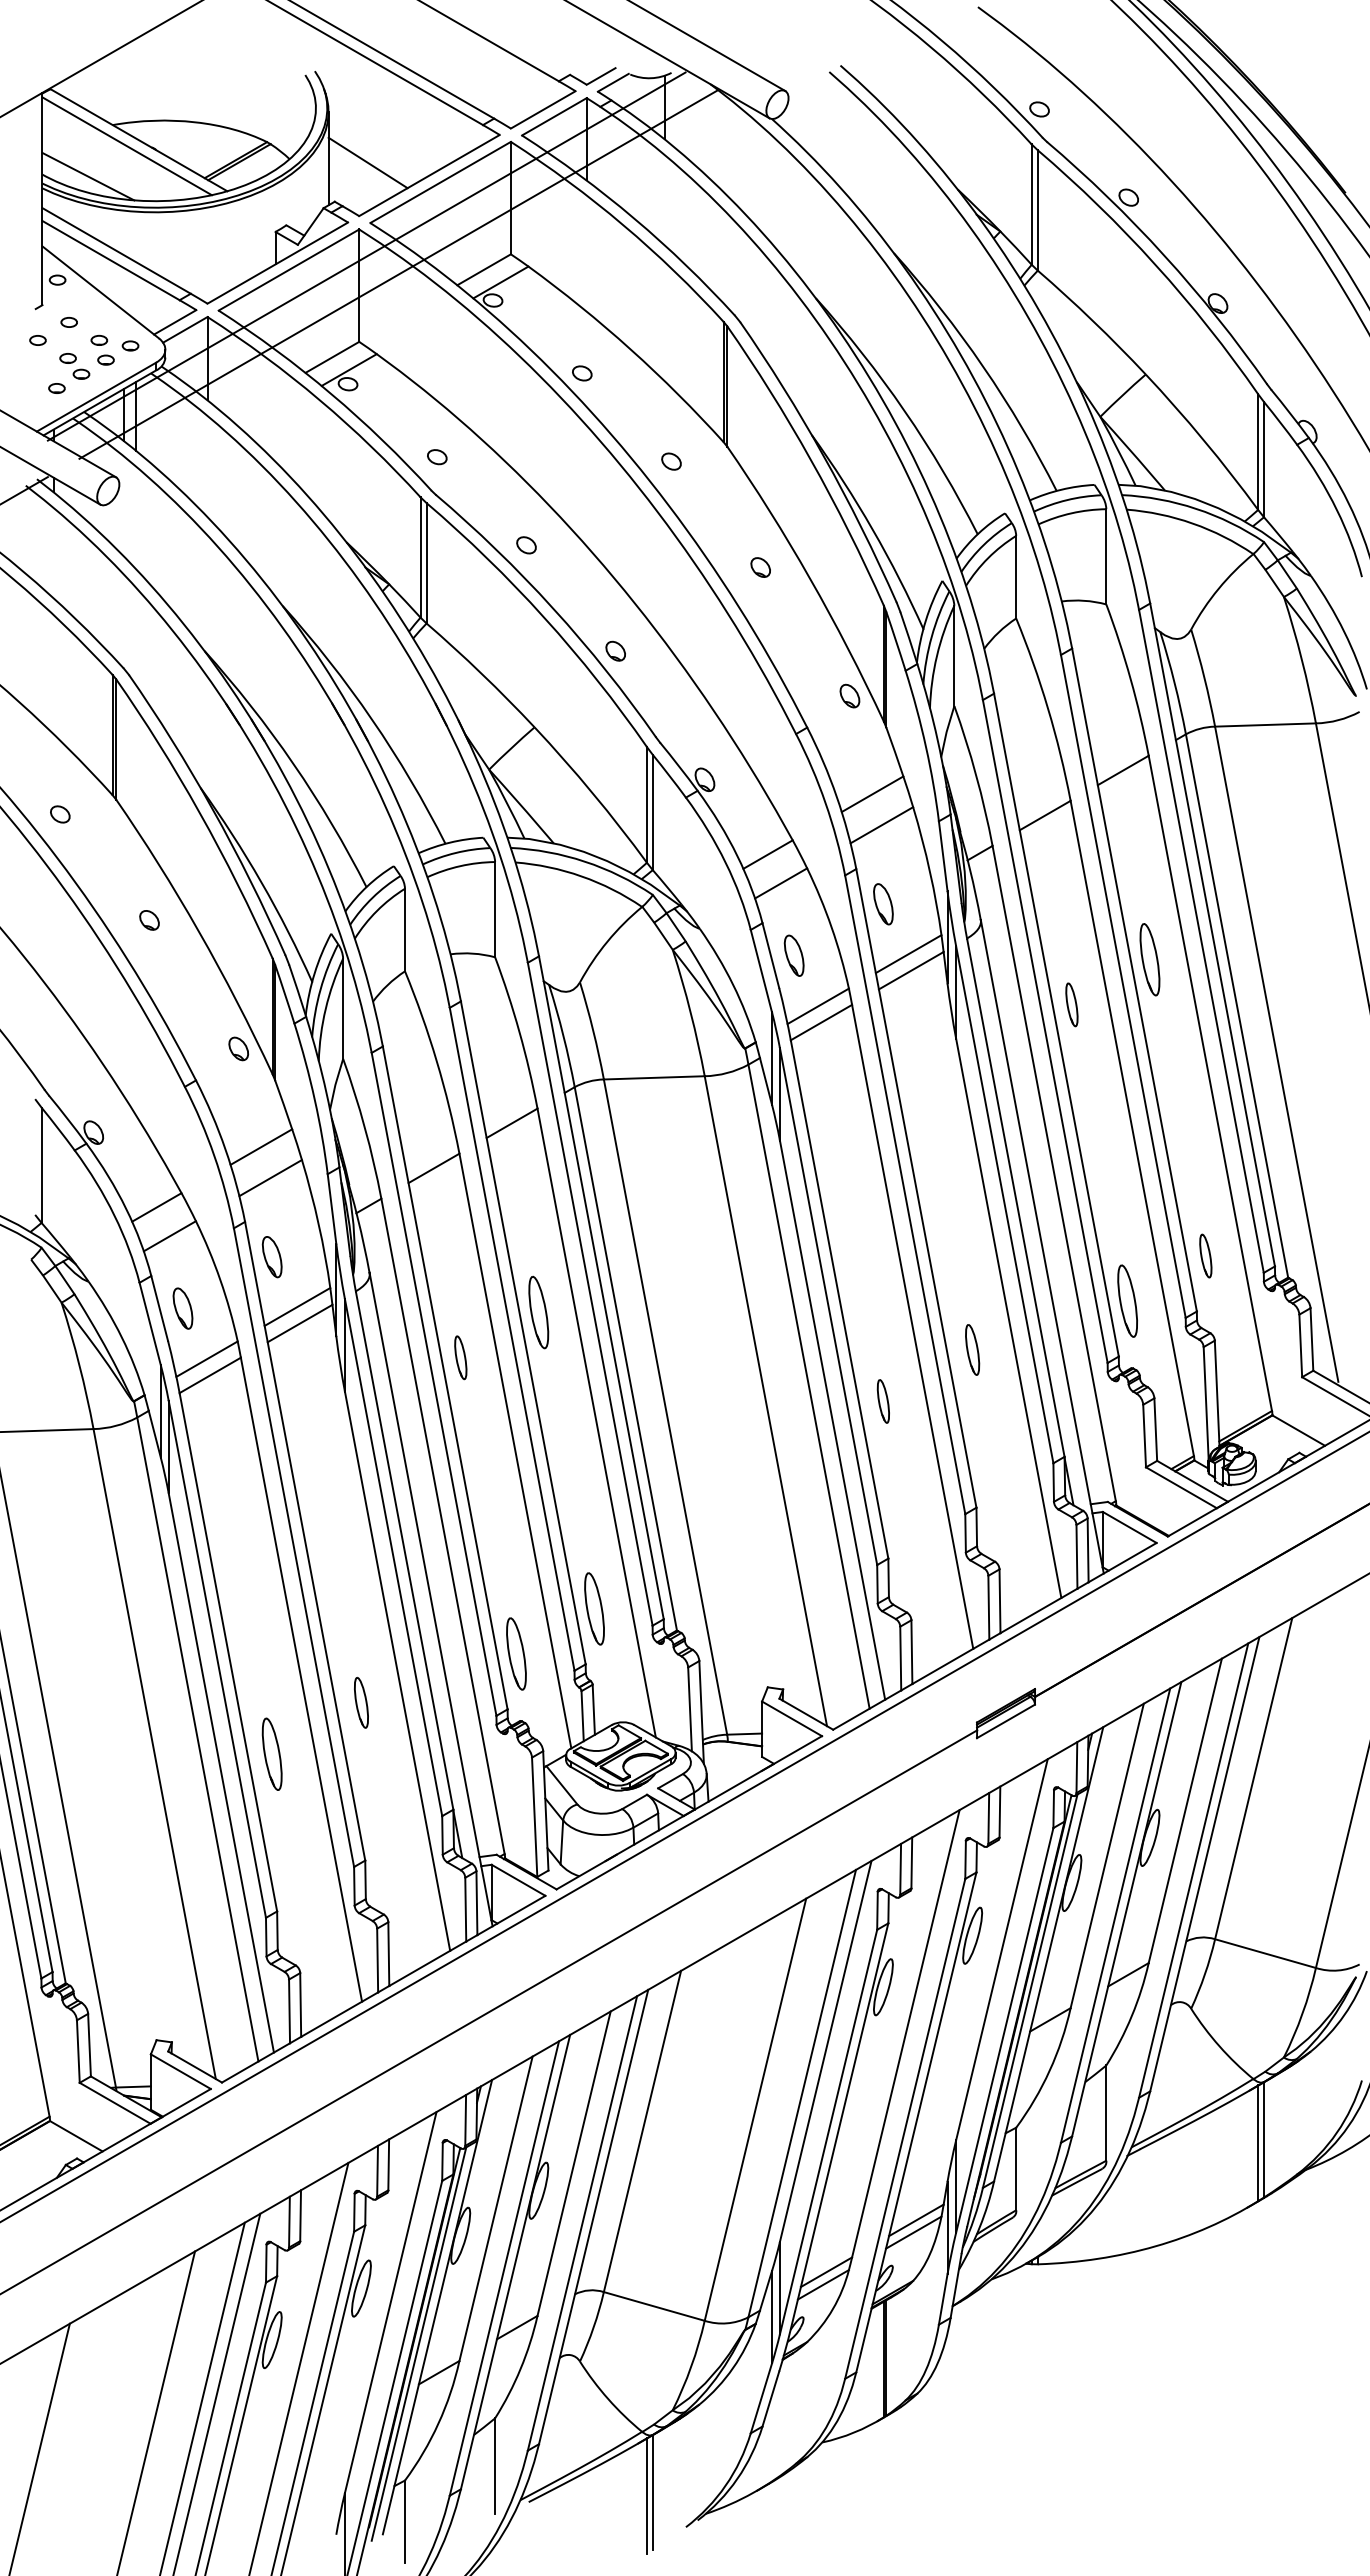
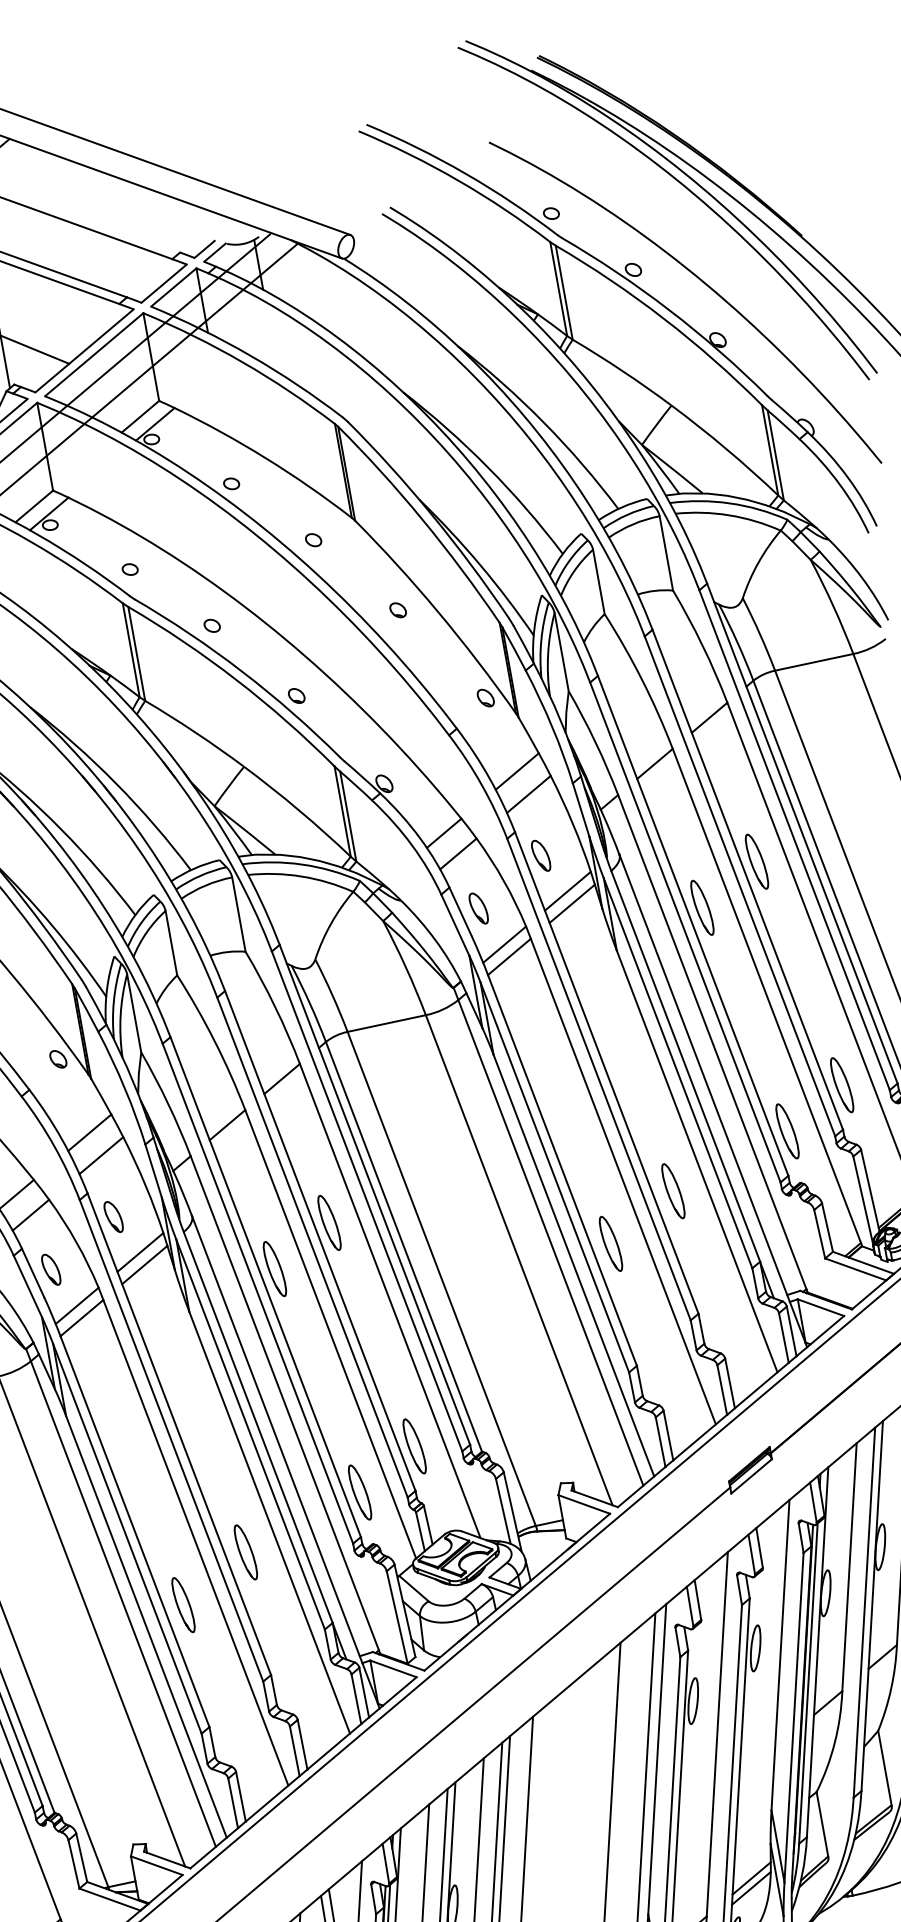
part: (1071, 1004) -> (702, 907), size x1.67
part: (1205, 1255) -> (841, 1084), size x1.67
part: (972, 1349) -> (673, 1190), size x1.43
part: (460, 1357) -> (274, 1269), size x1.67
part: (883, 1401) -> (611, 1243), size x1.67
part: (361, 1702) -> (245, 1552), size x1.43

